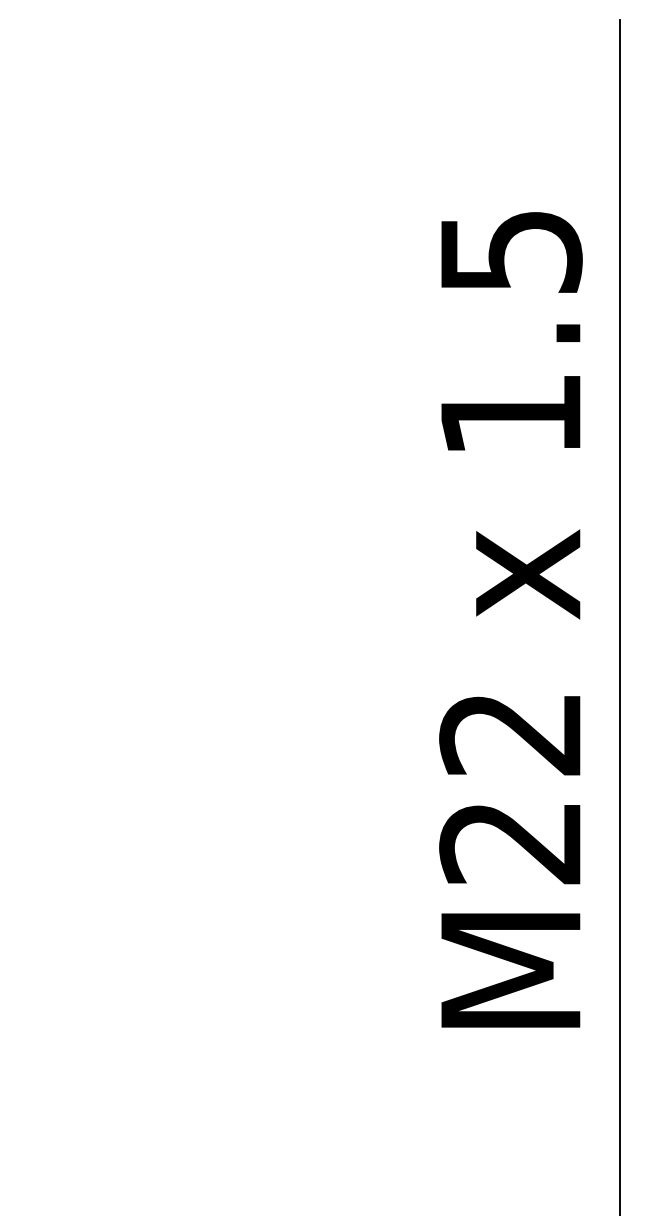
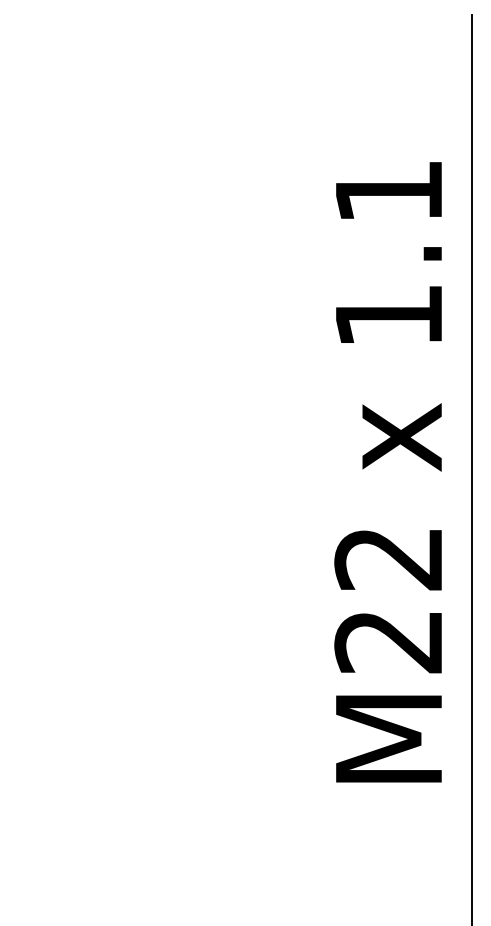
text: (511, 251) -> (389, 191), 1.5 -> 1.1

